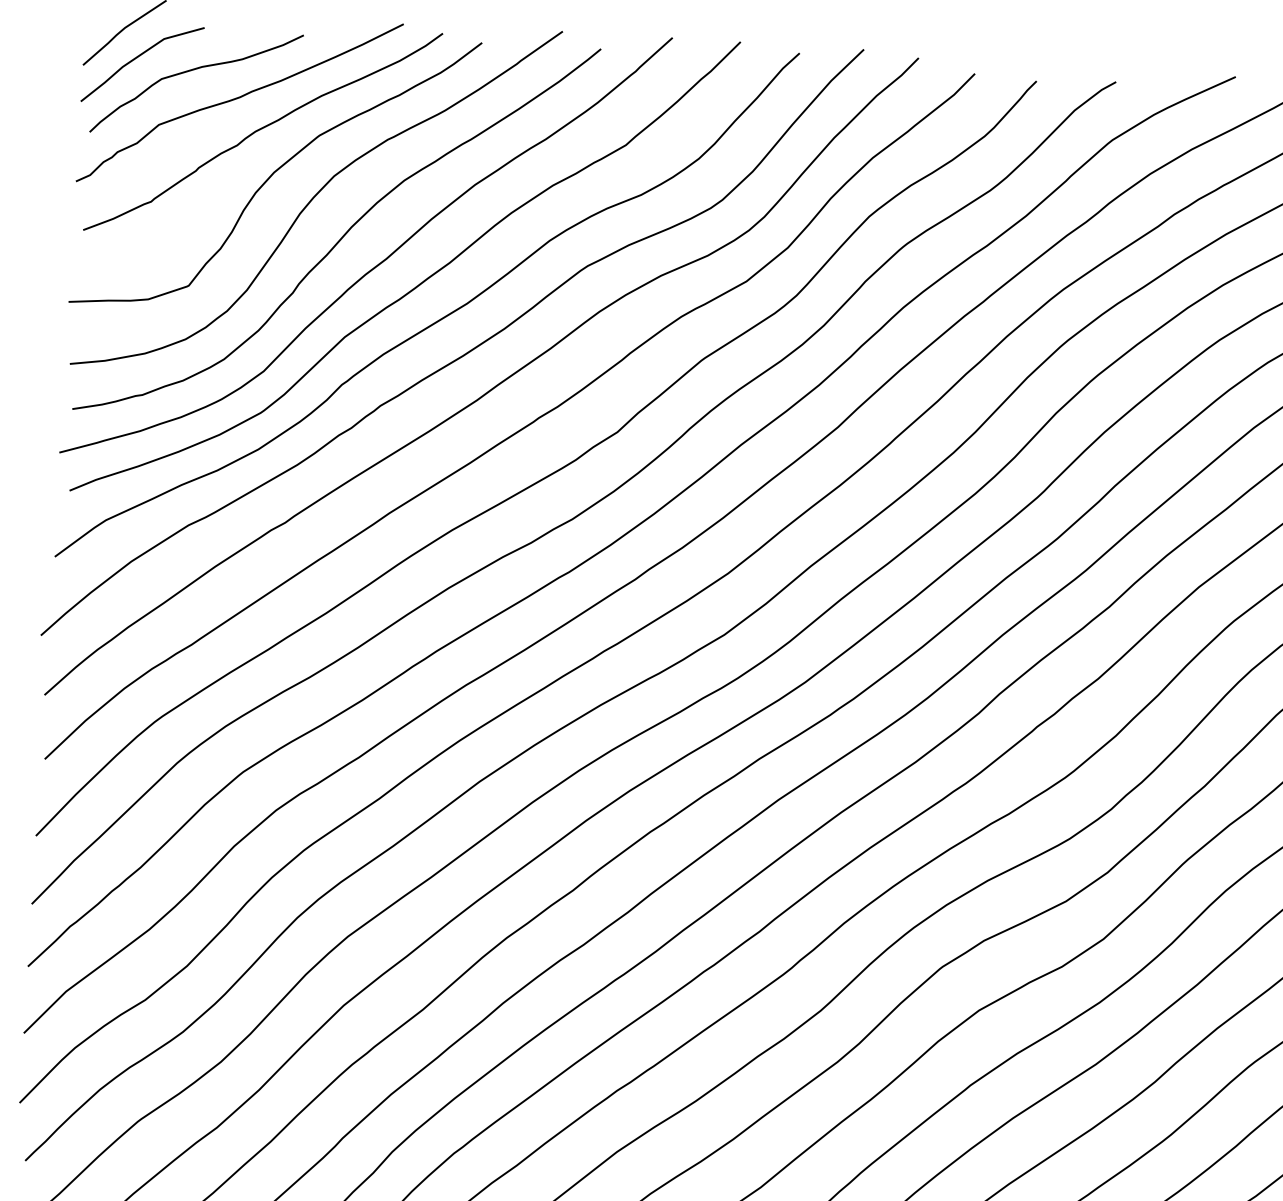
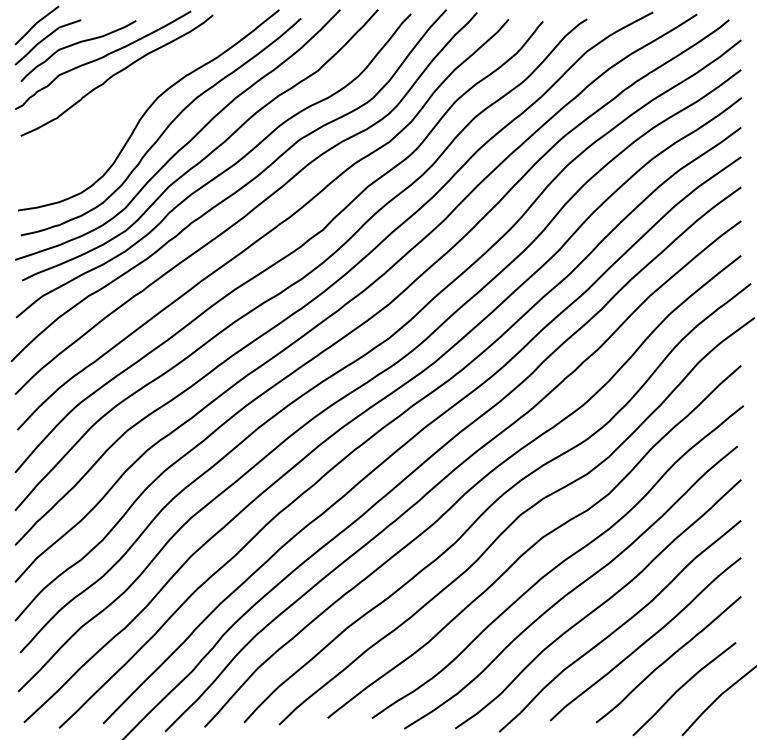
curve: (276, 172) -> (125, 97), removed

